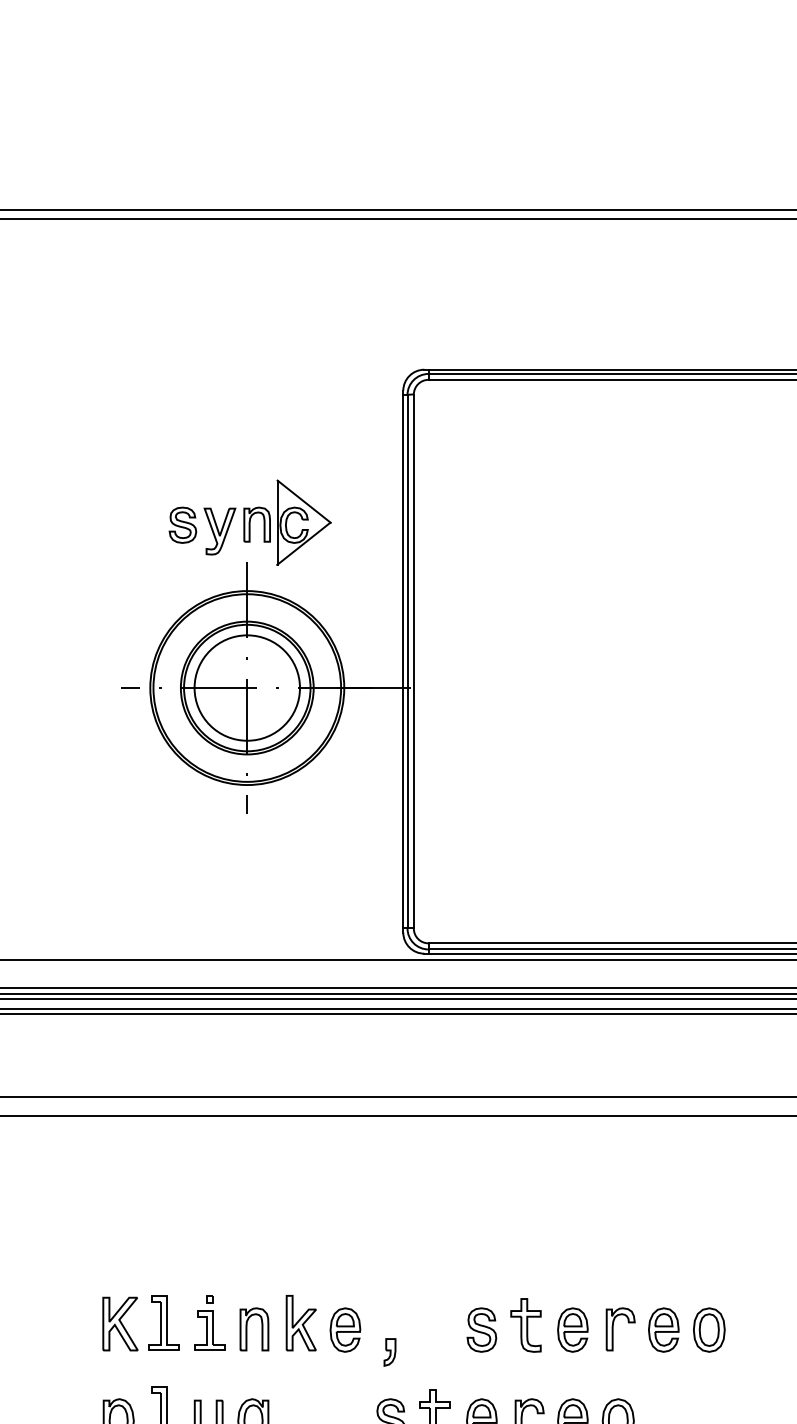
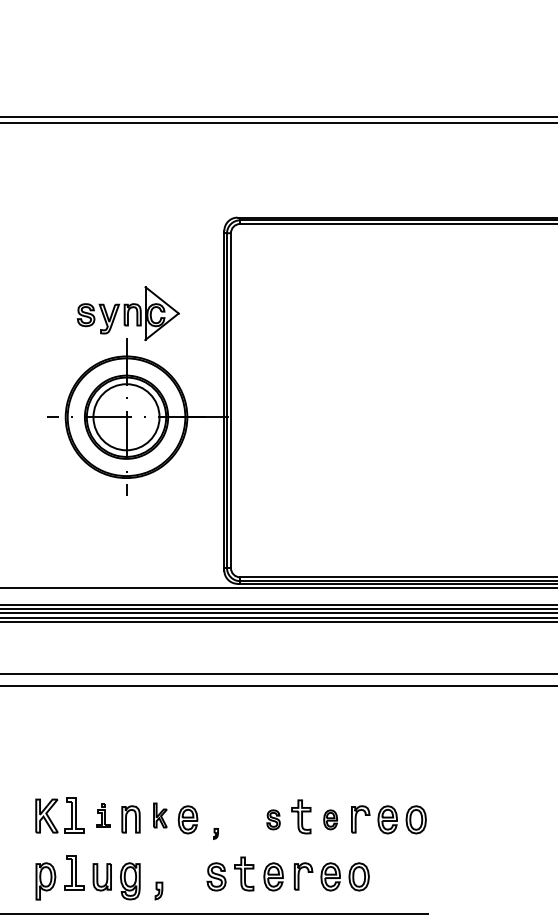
part: (210, 1323) -> (103, 815), size x0.7
part: (301, 1323) -> (160, 815), size x0.7
part: (481, 1329) -> (273, 819), size x0.7
part: (572, 1329) -> (330, 819), size x0.7
part: (389, 1351) -> (215, 833), size x0.6

